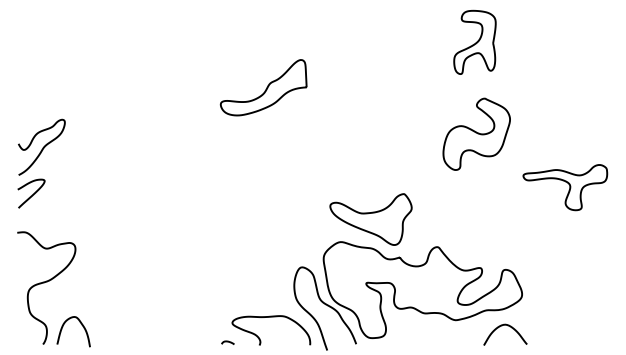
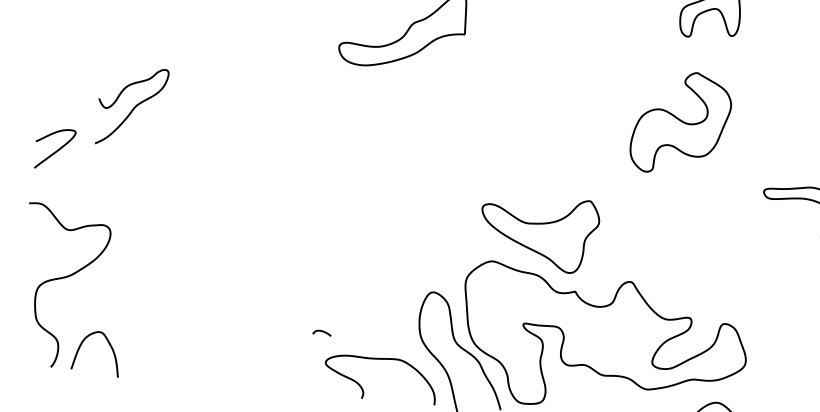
part: (476, 133) -> (680, 122), moved
curve: (42, 147) -> (133, 107), moved
curve: (227, 342) -> (321, 332), moved

